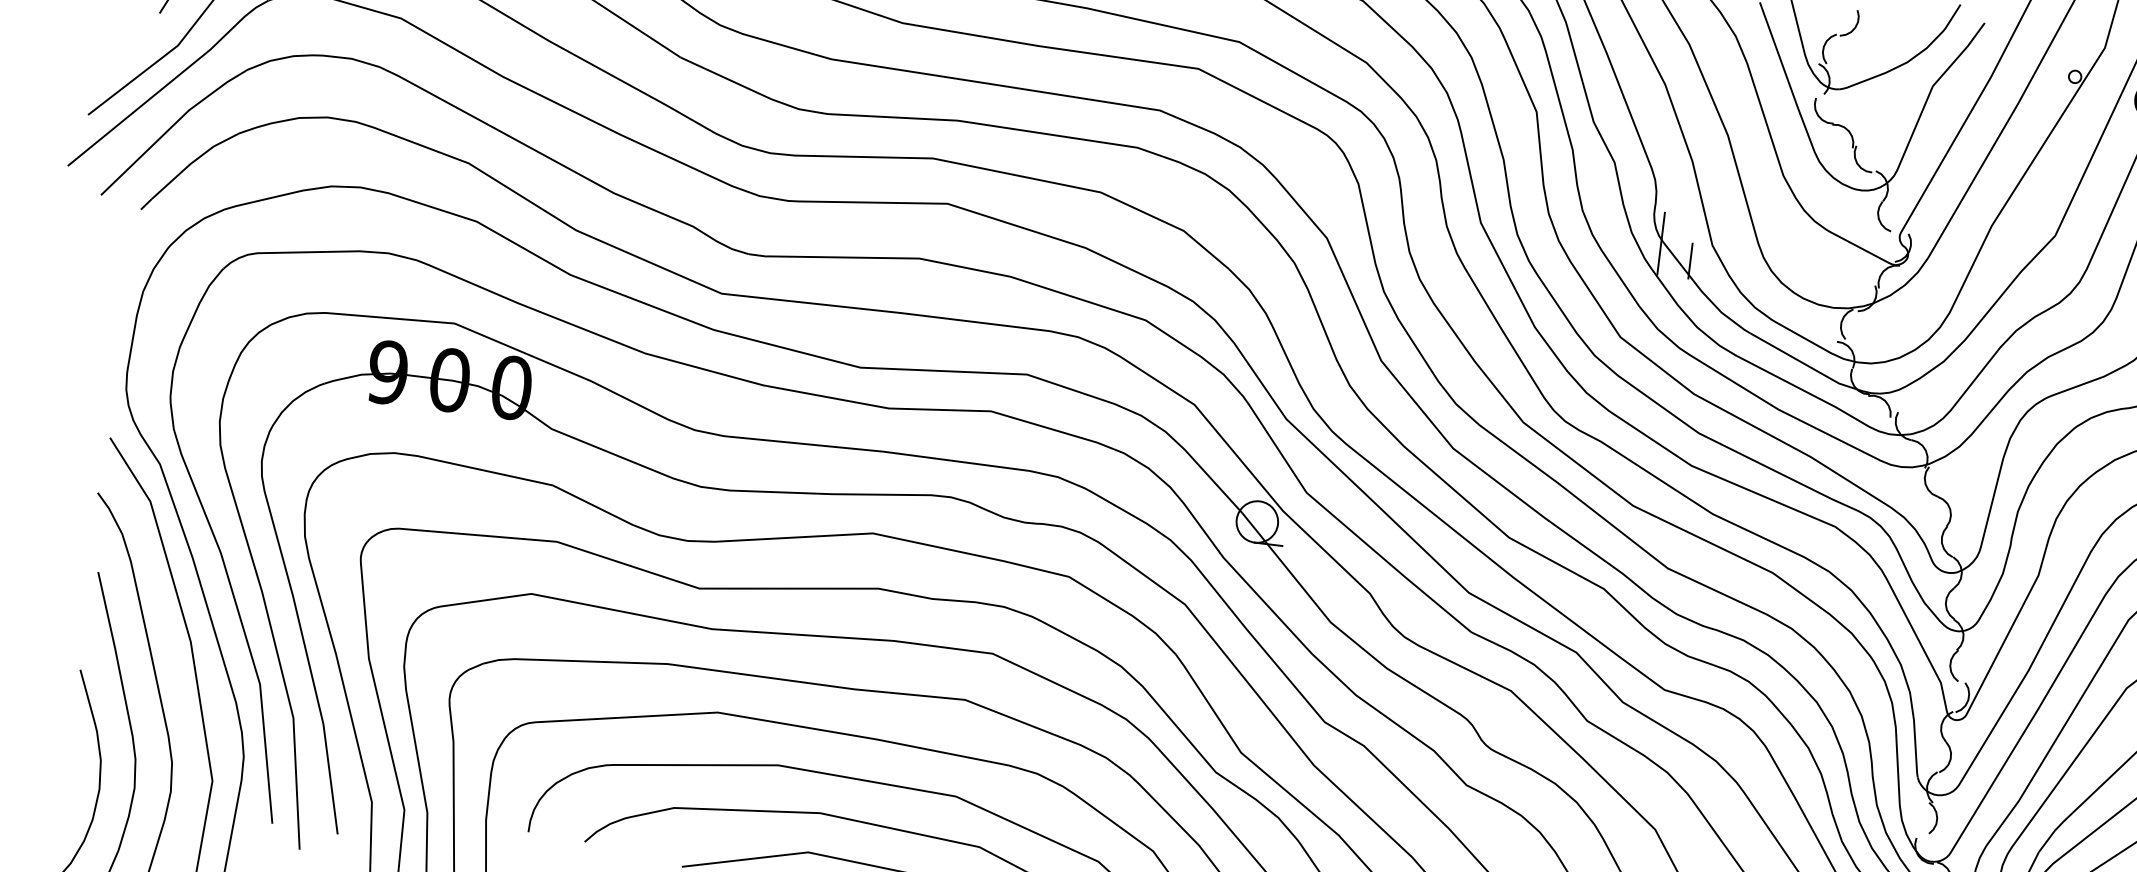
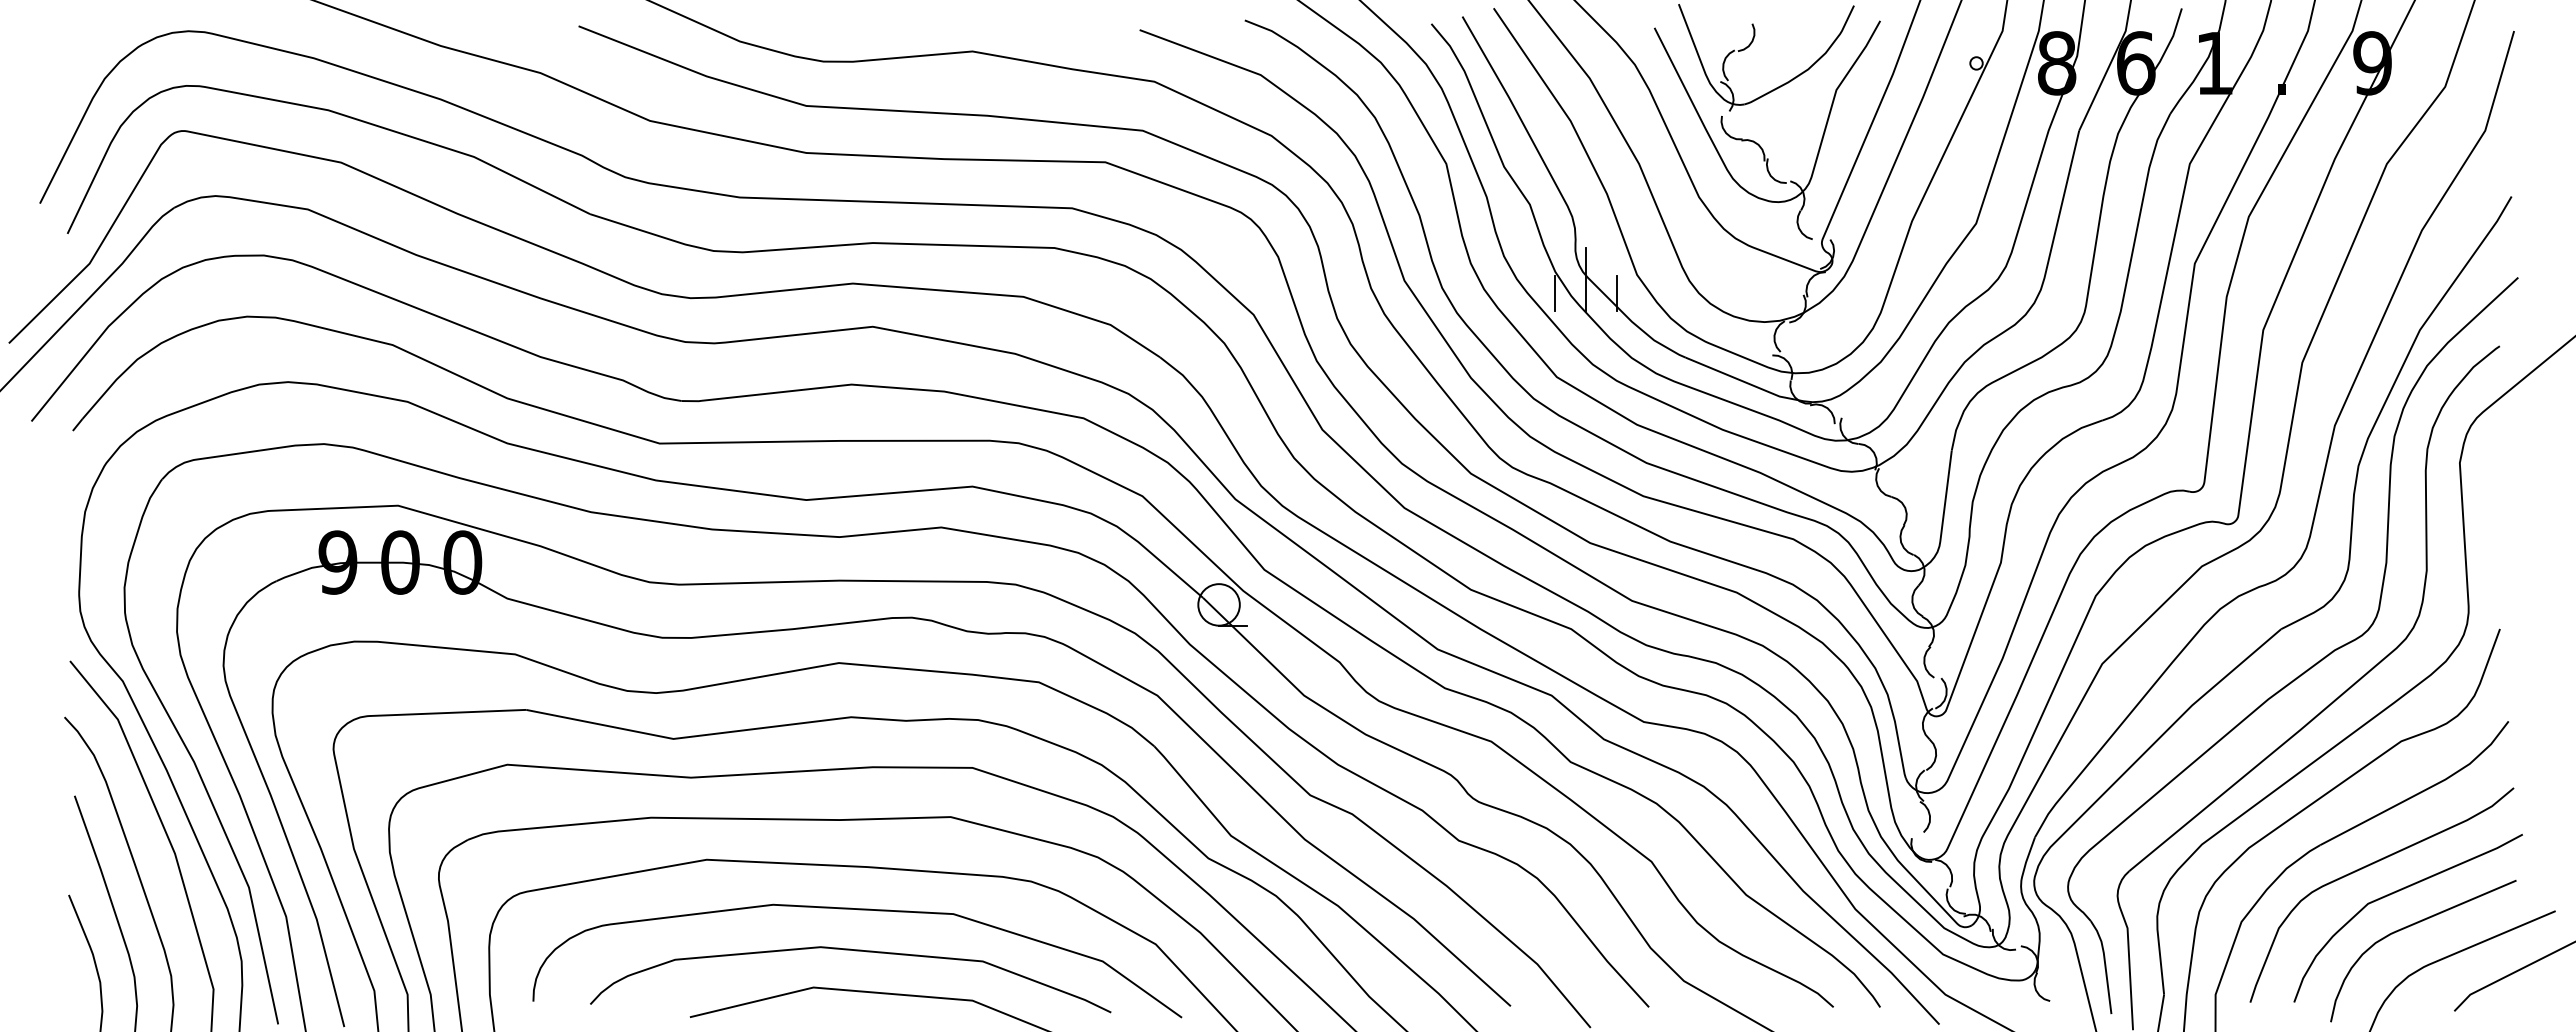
line: (1628, 252) -> (1554, 292), added

